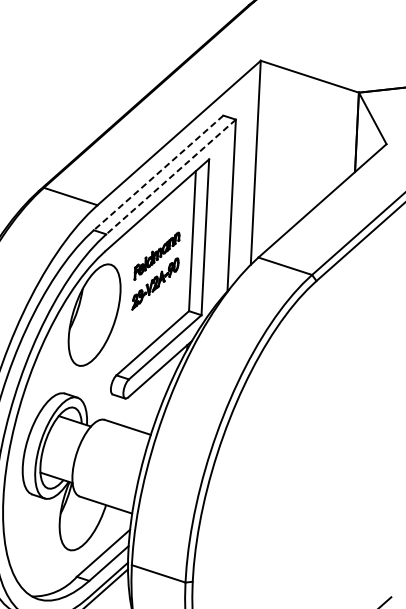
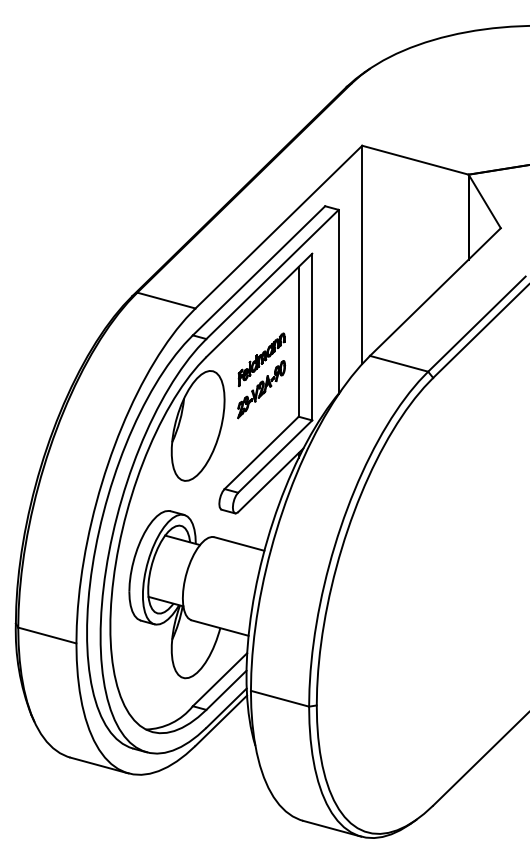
line: (158, 173) -> (258, 271), dashed -> solid
line: (171, 177) -> (272, 274), dashed -> solid

